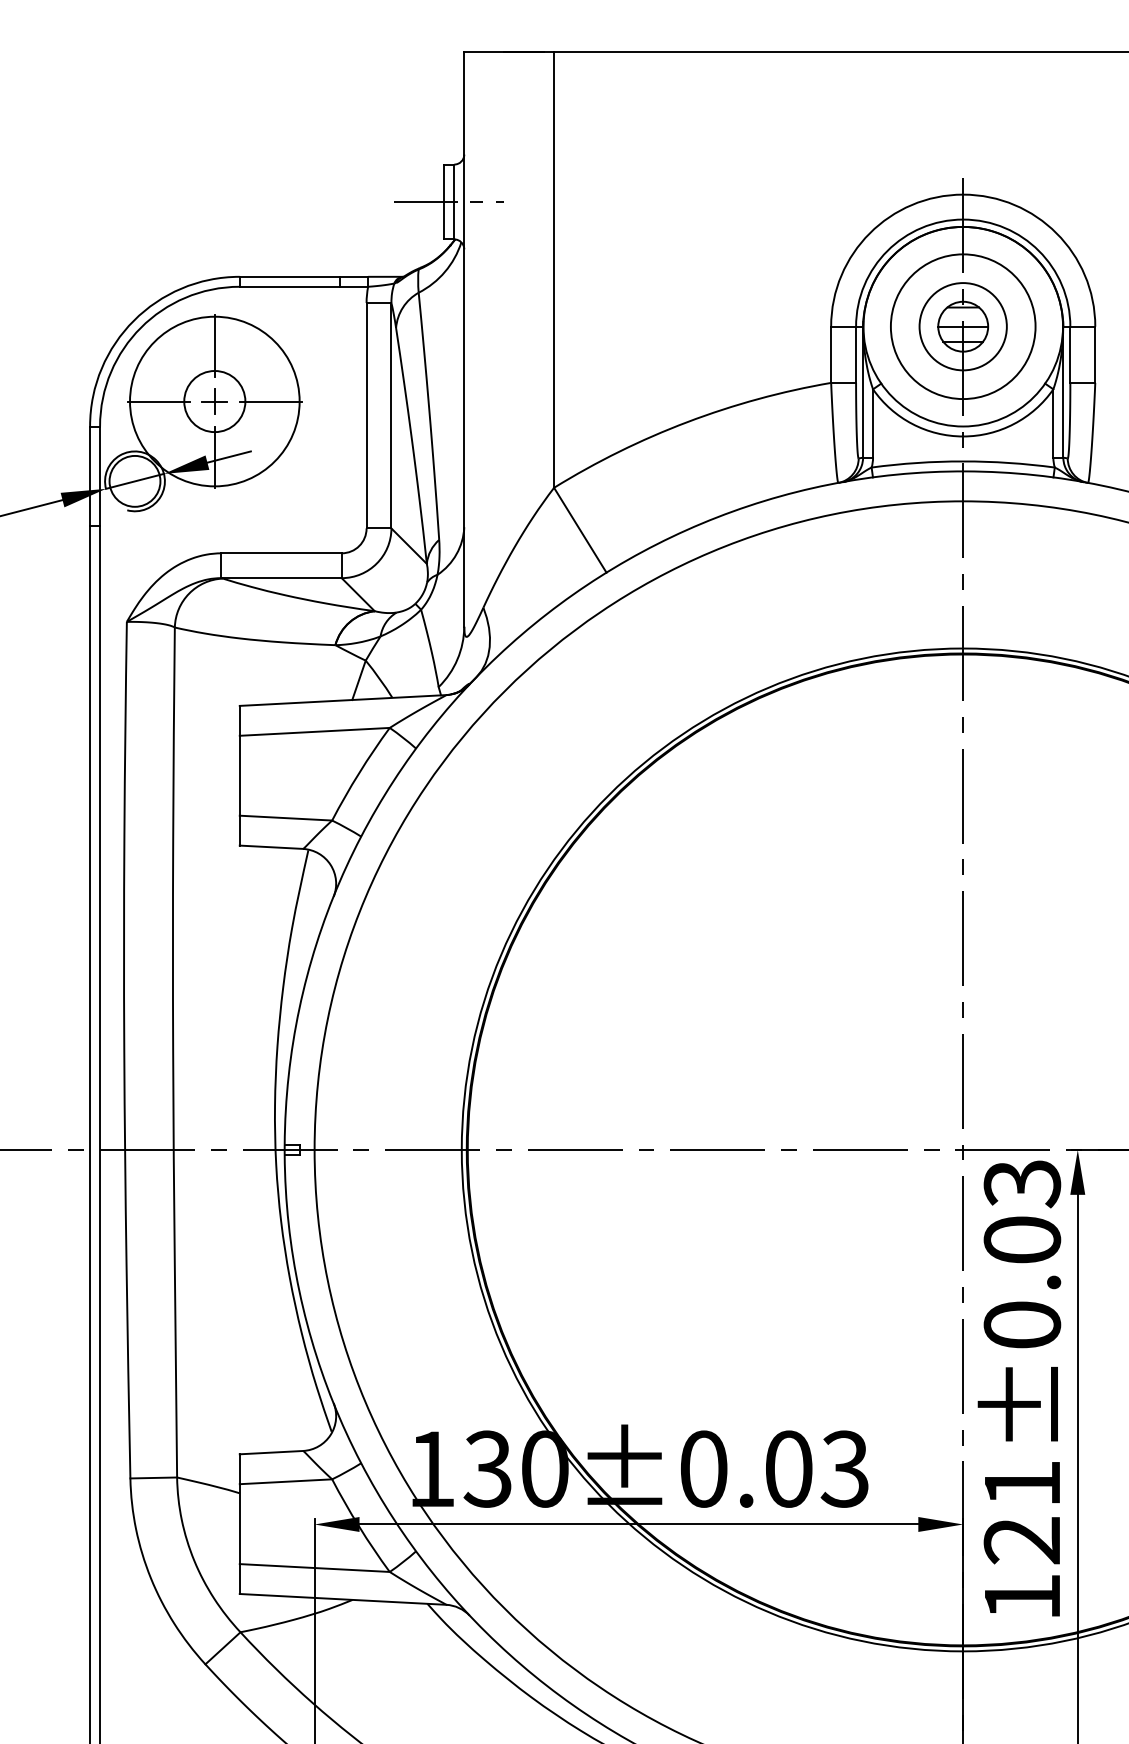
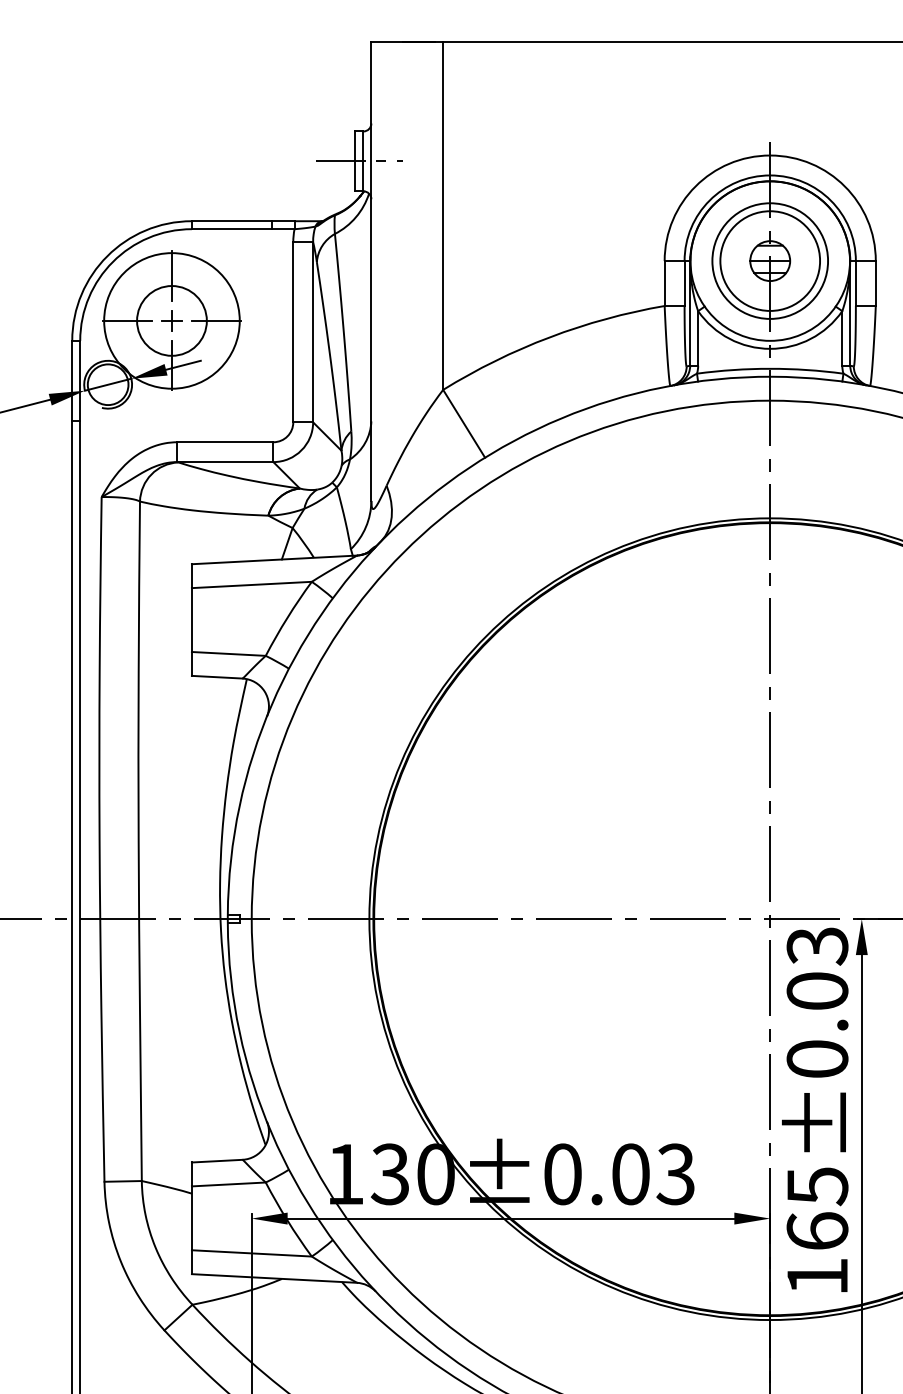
circle: (962, 326) -> (769, 260), size x1.43
circle: (214, 401) -> (171, 320), size x1.43
text: (1022, 1512) -> (817, 1209), 121±0.03 -> 165±0.03

